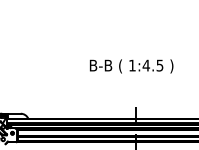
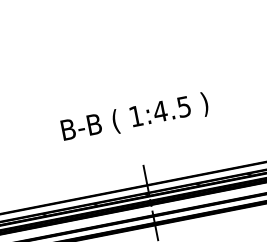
text: (131, 66) -> (134, 118), moved

